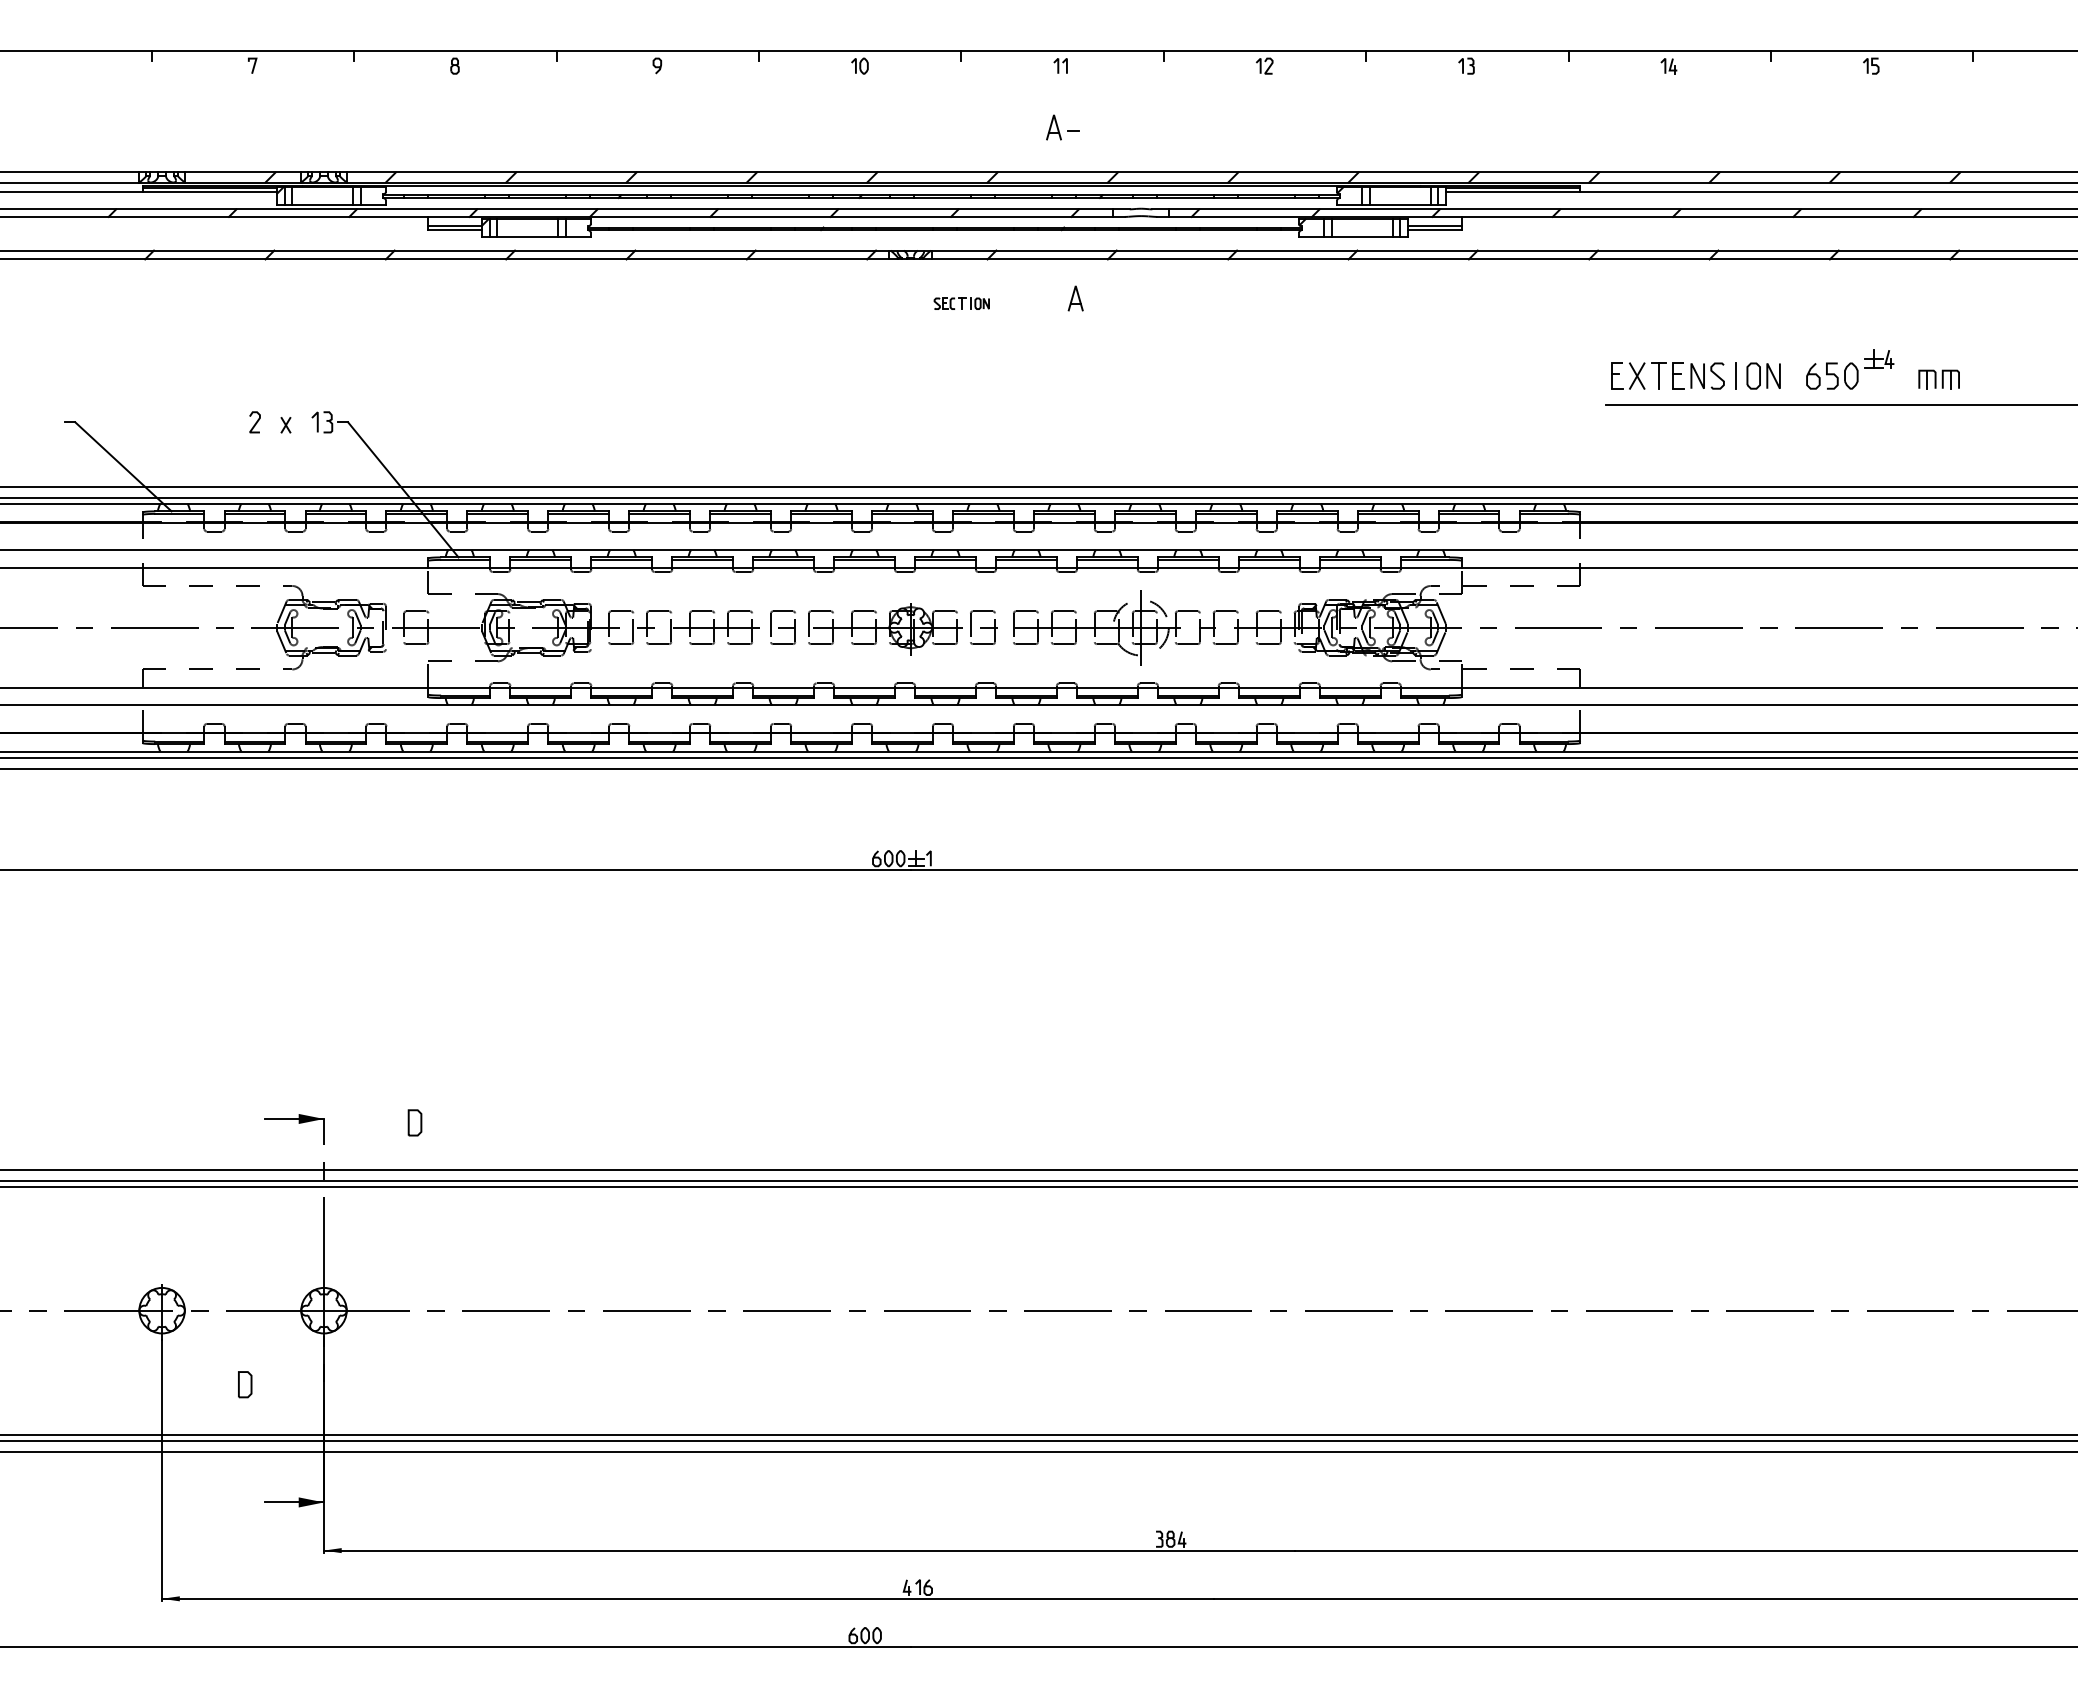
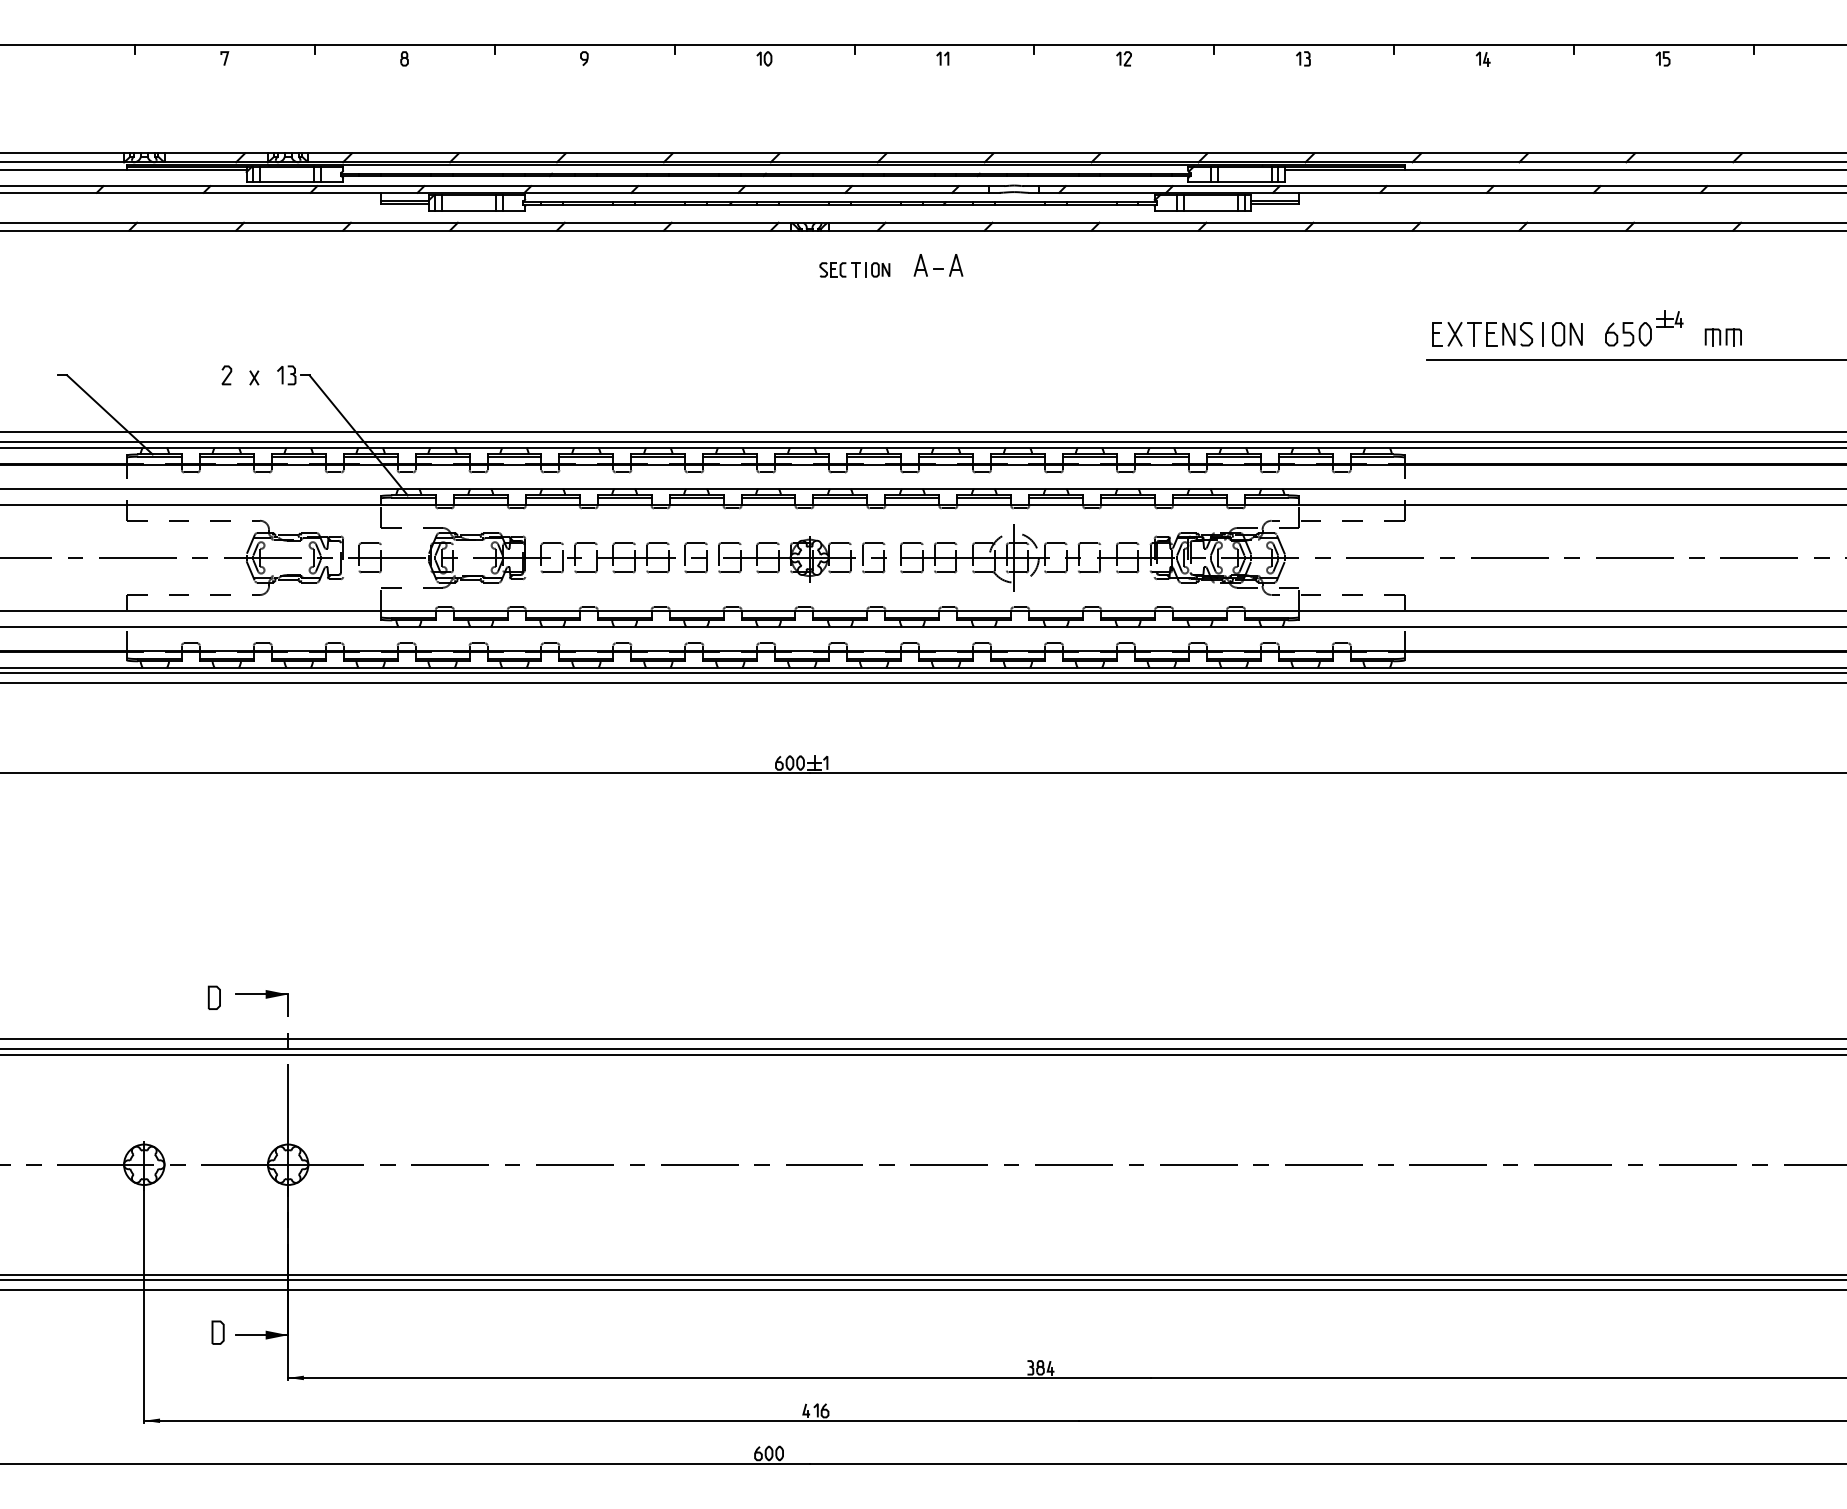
part: (1062, 127) -> (928, 265), moved
part: (961, 303) -> (854, 269), size x1.43
part: (414, 1122) -> (213, 997), moved
part: (245, 1384) -> (218, 1332), moved

